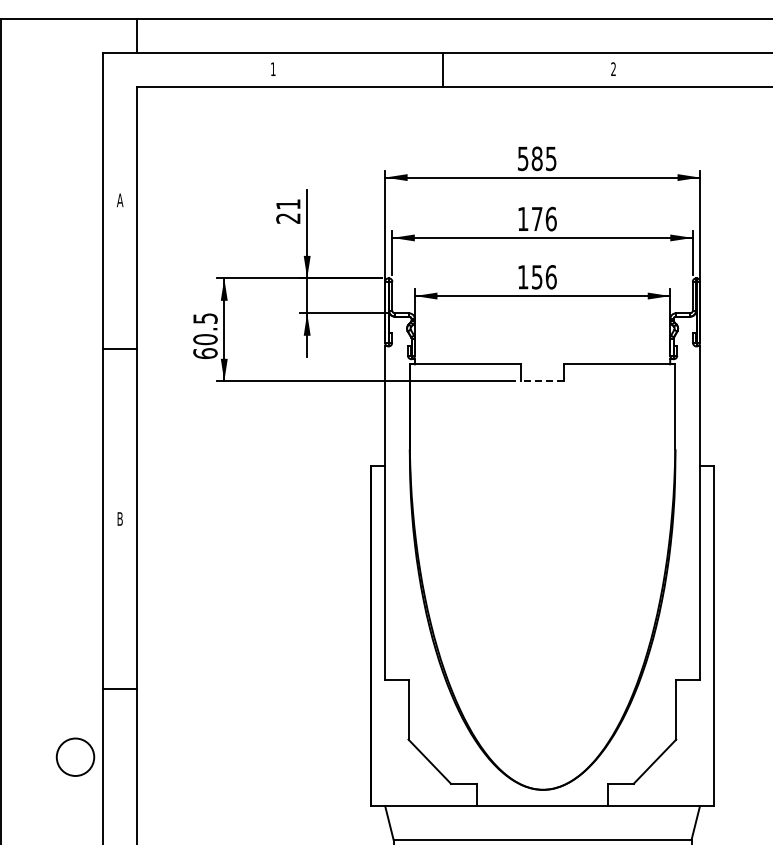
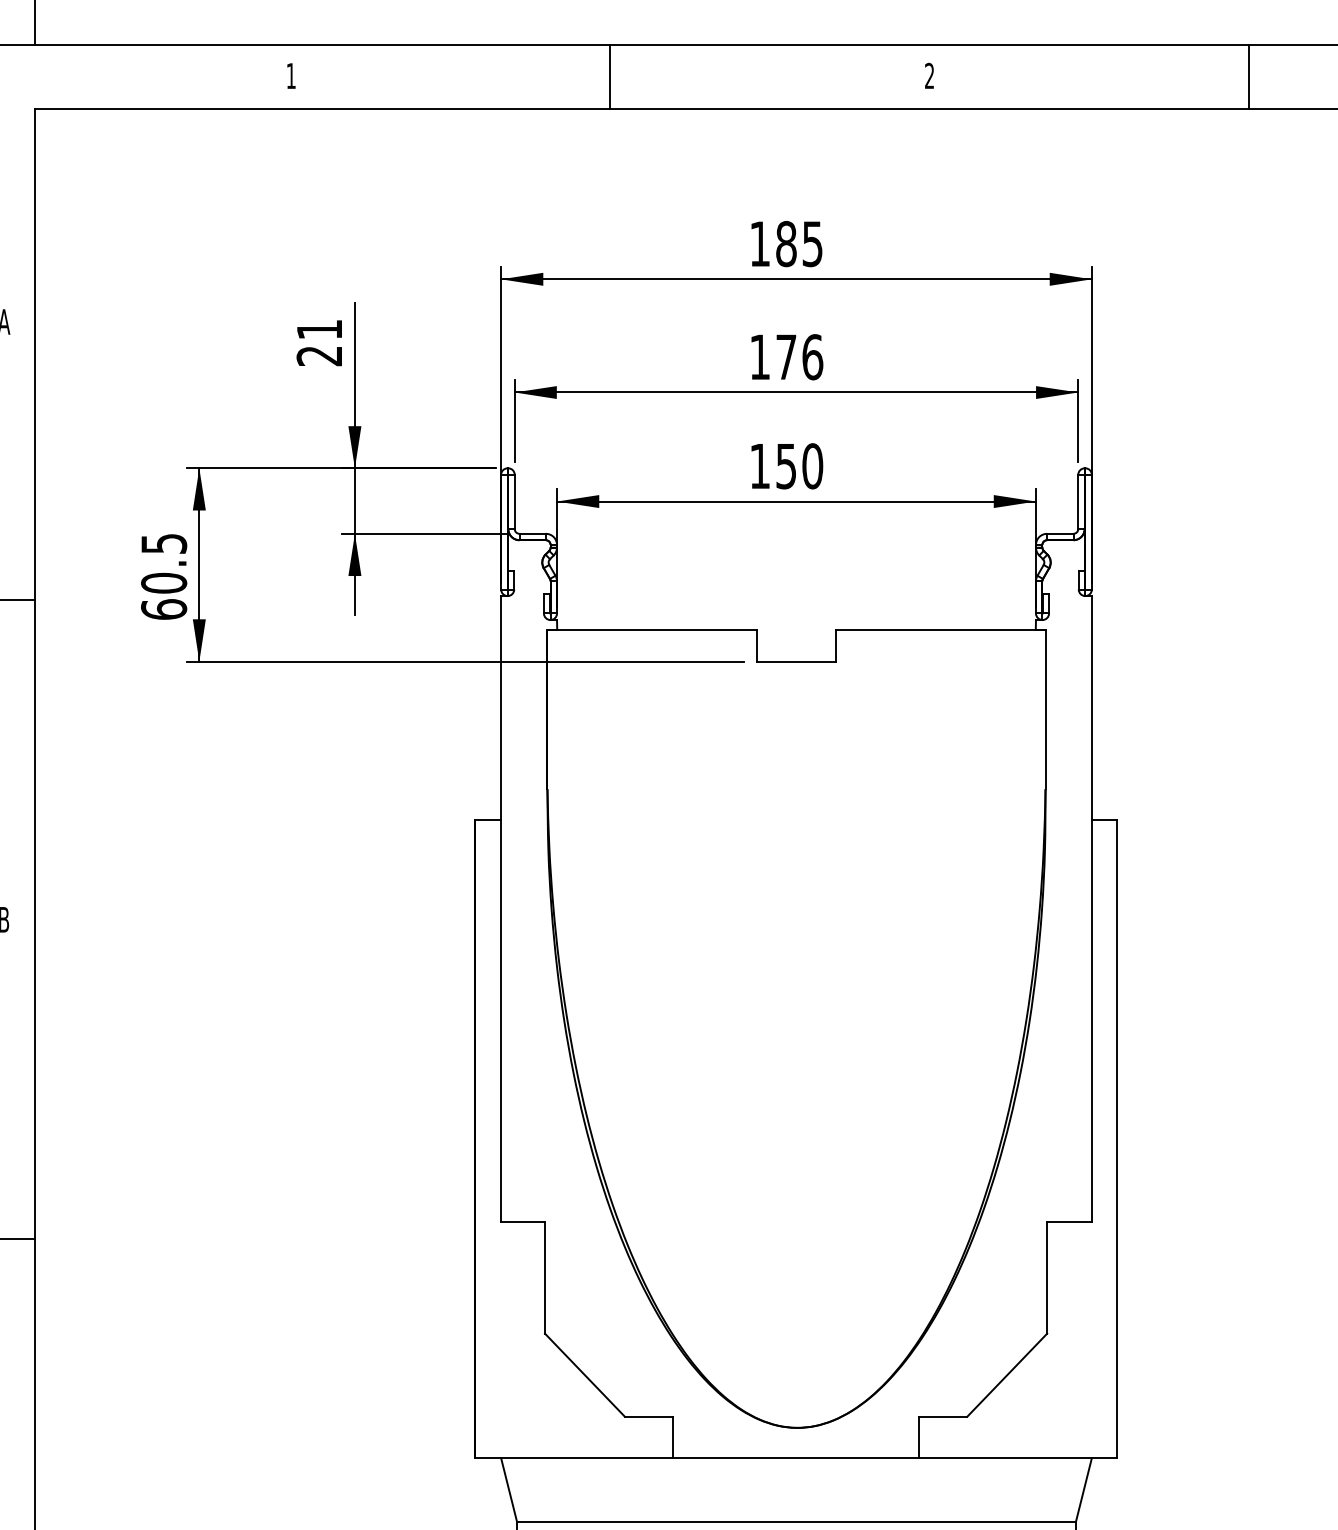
text: (523, 158) -> (760, 243), 585 -> 185
text: (550, 277) -> (811, 466), 156 -> 150
line: (542, 381) -> (796, 661), dashed -> solid

